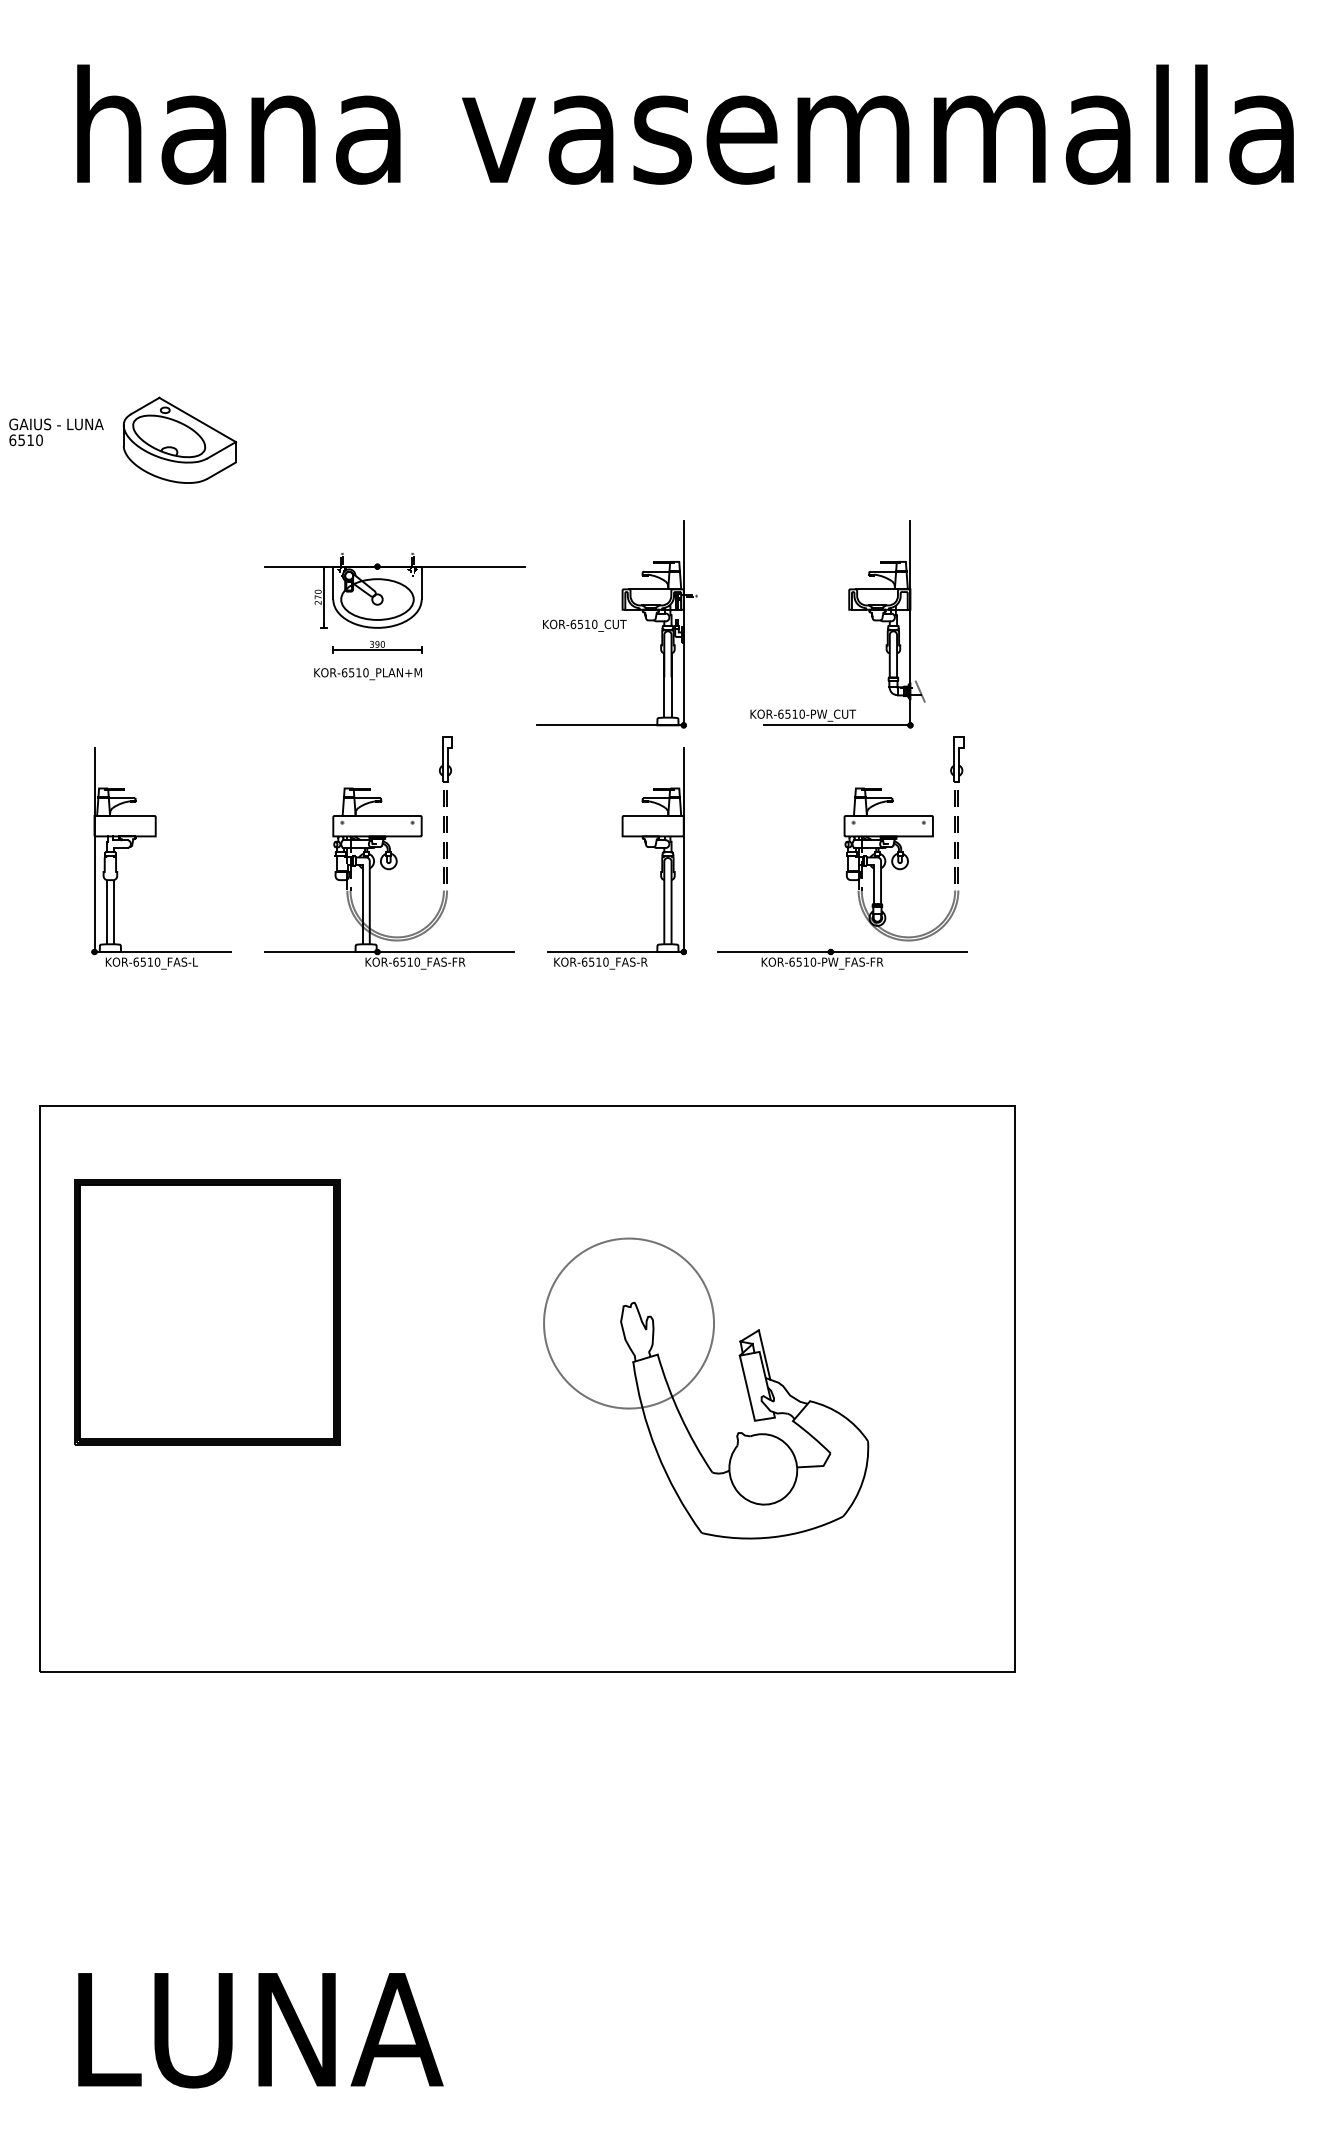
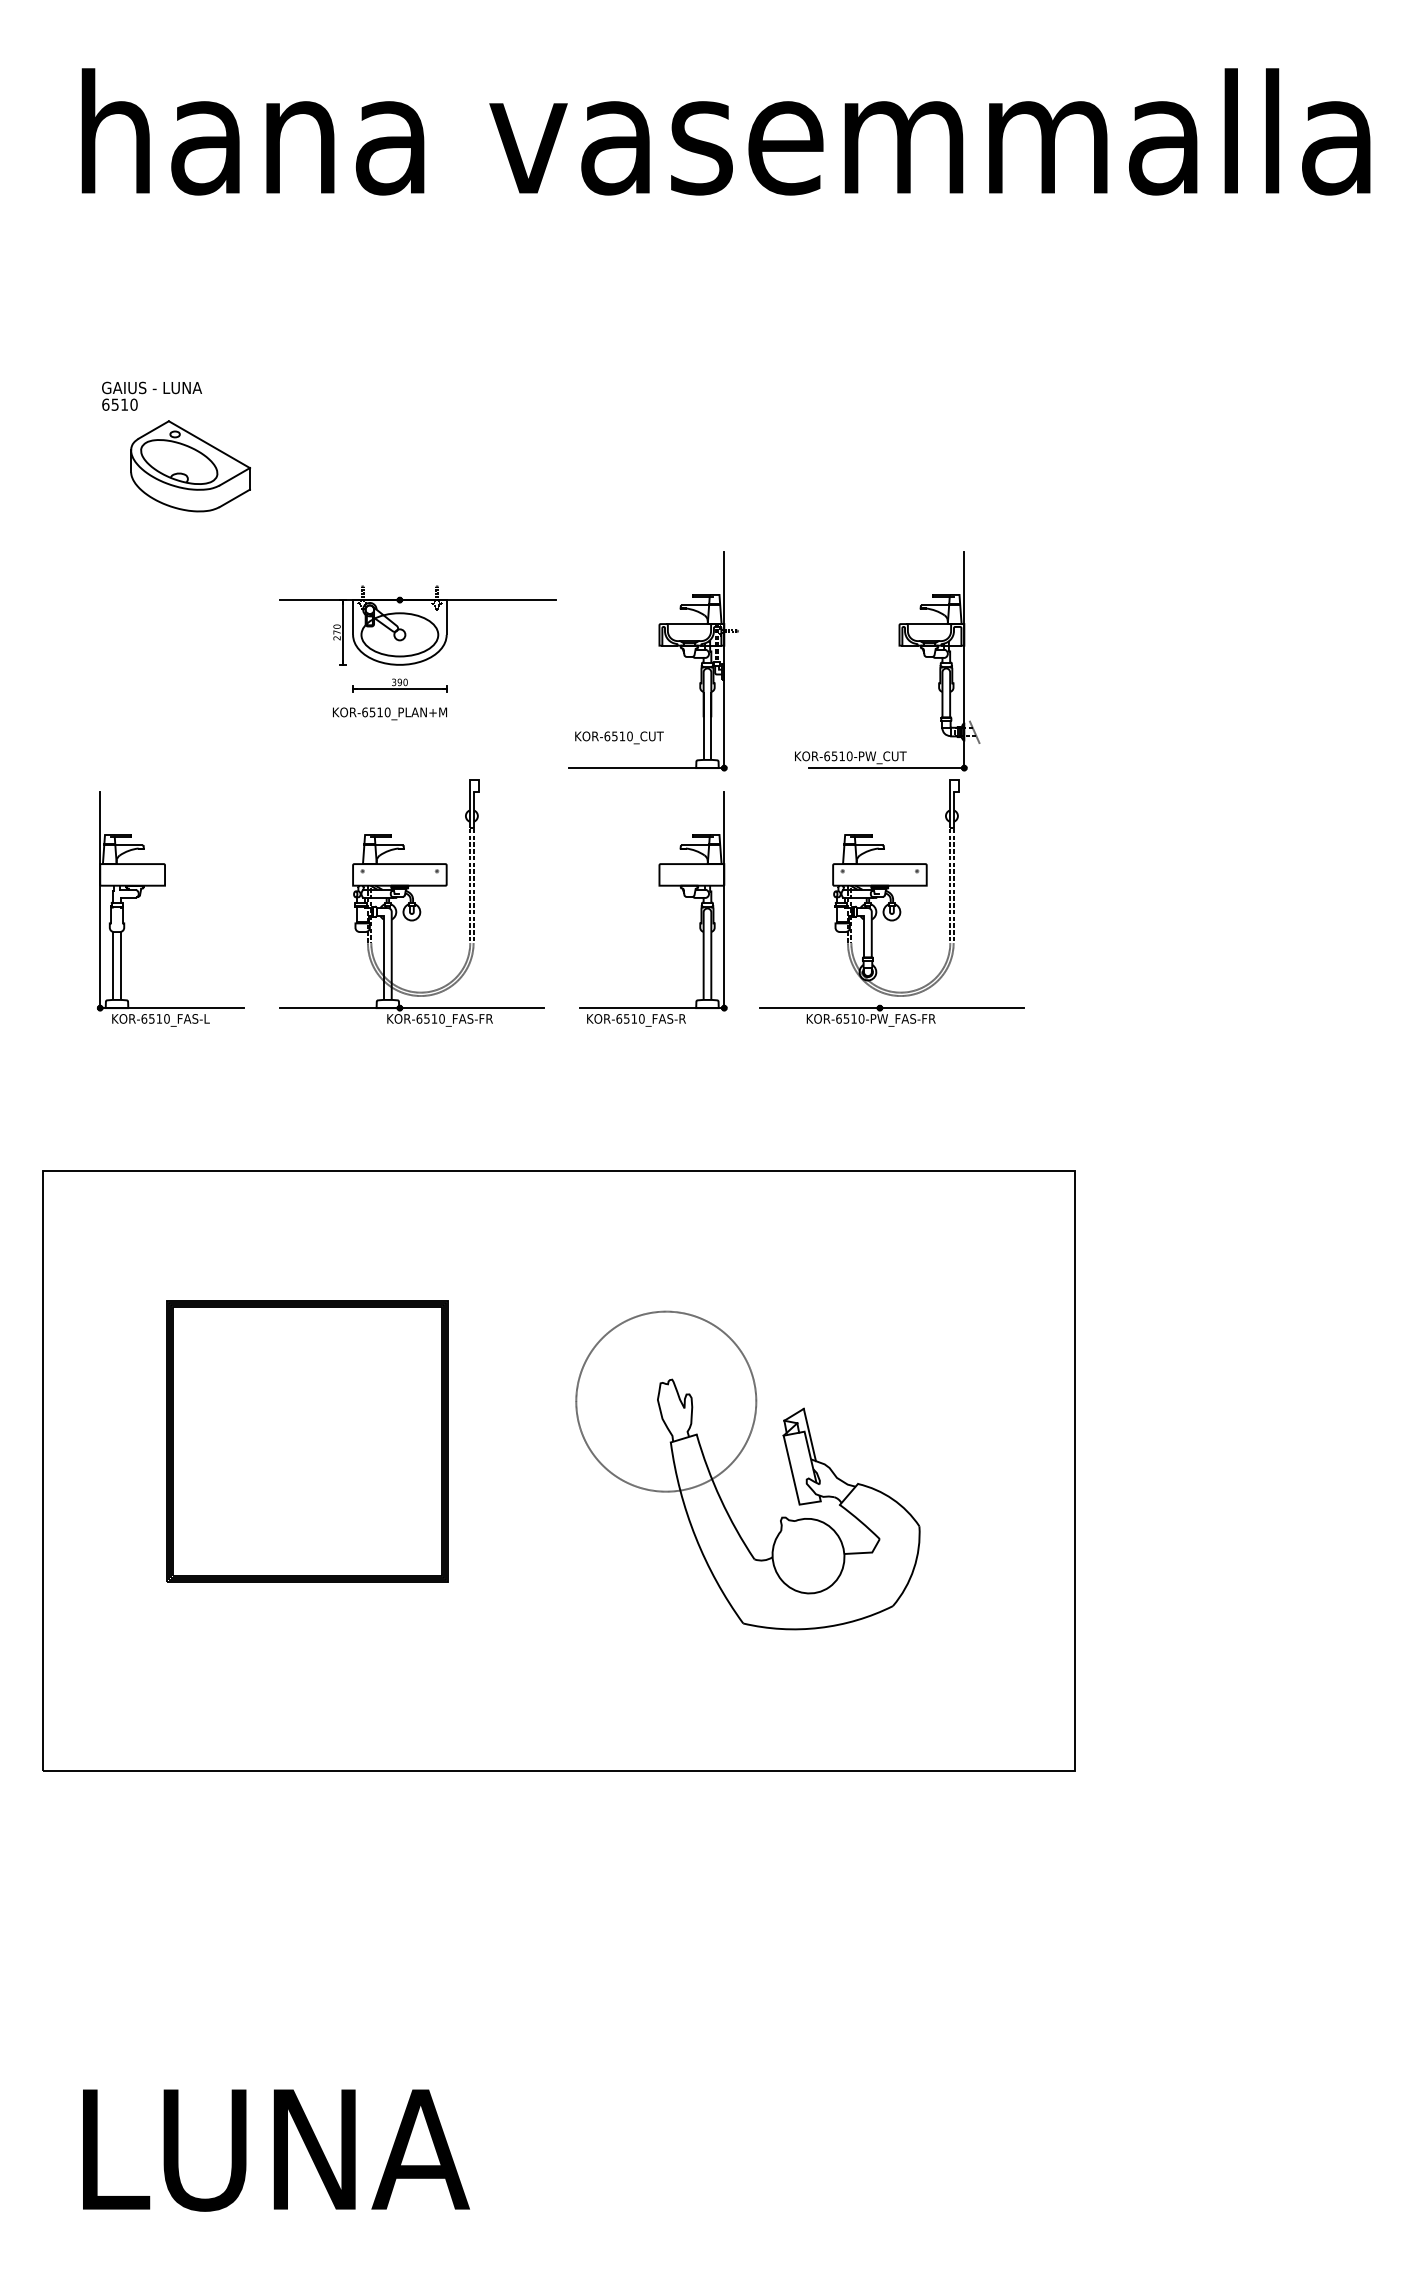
text: (56, 432) -> (152, 396), moved
text: (584, 625) -> (619, 737), moved
part: (903, 838) -> (895, 887), moved
part: (207, 1312) -> (307, 1441), moved

